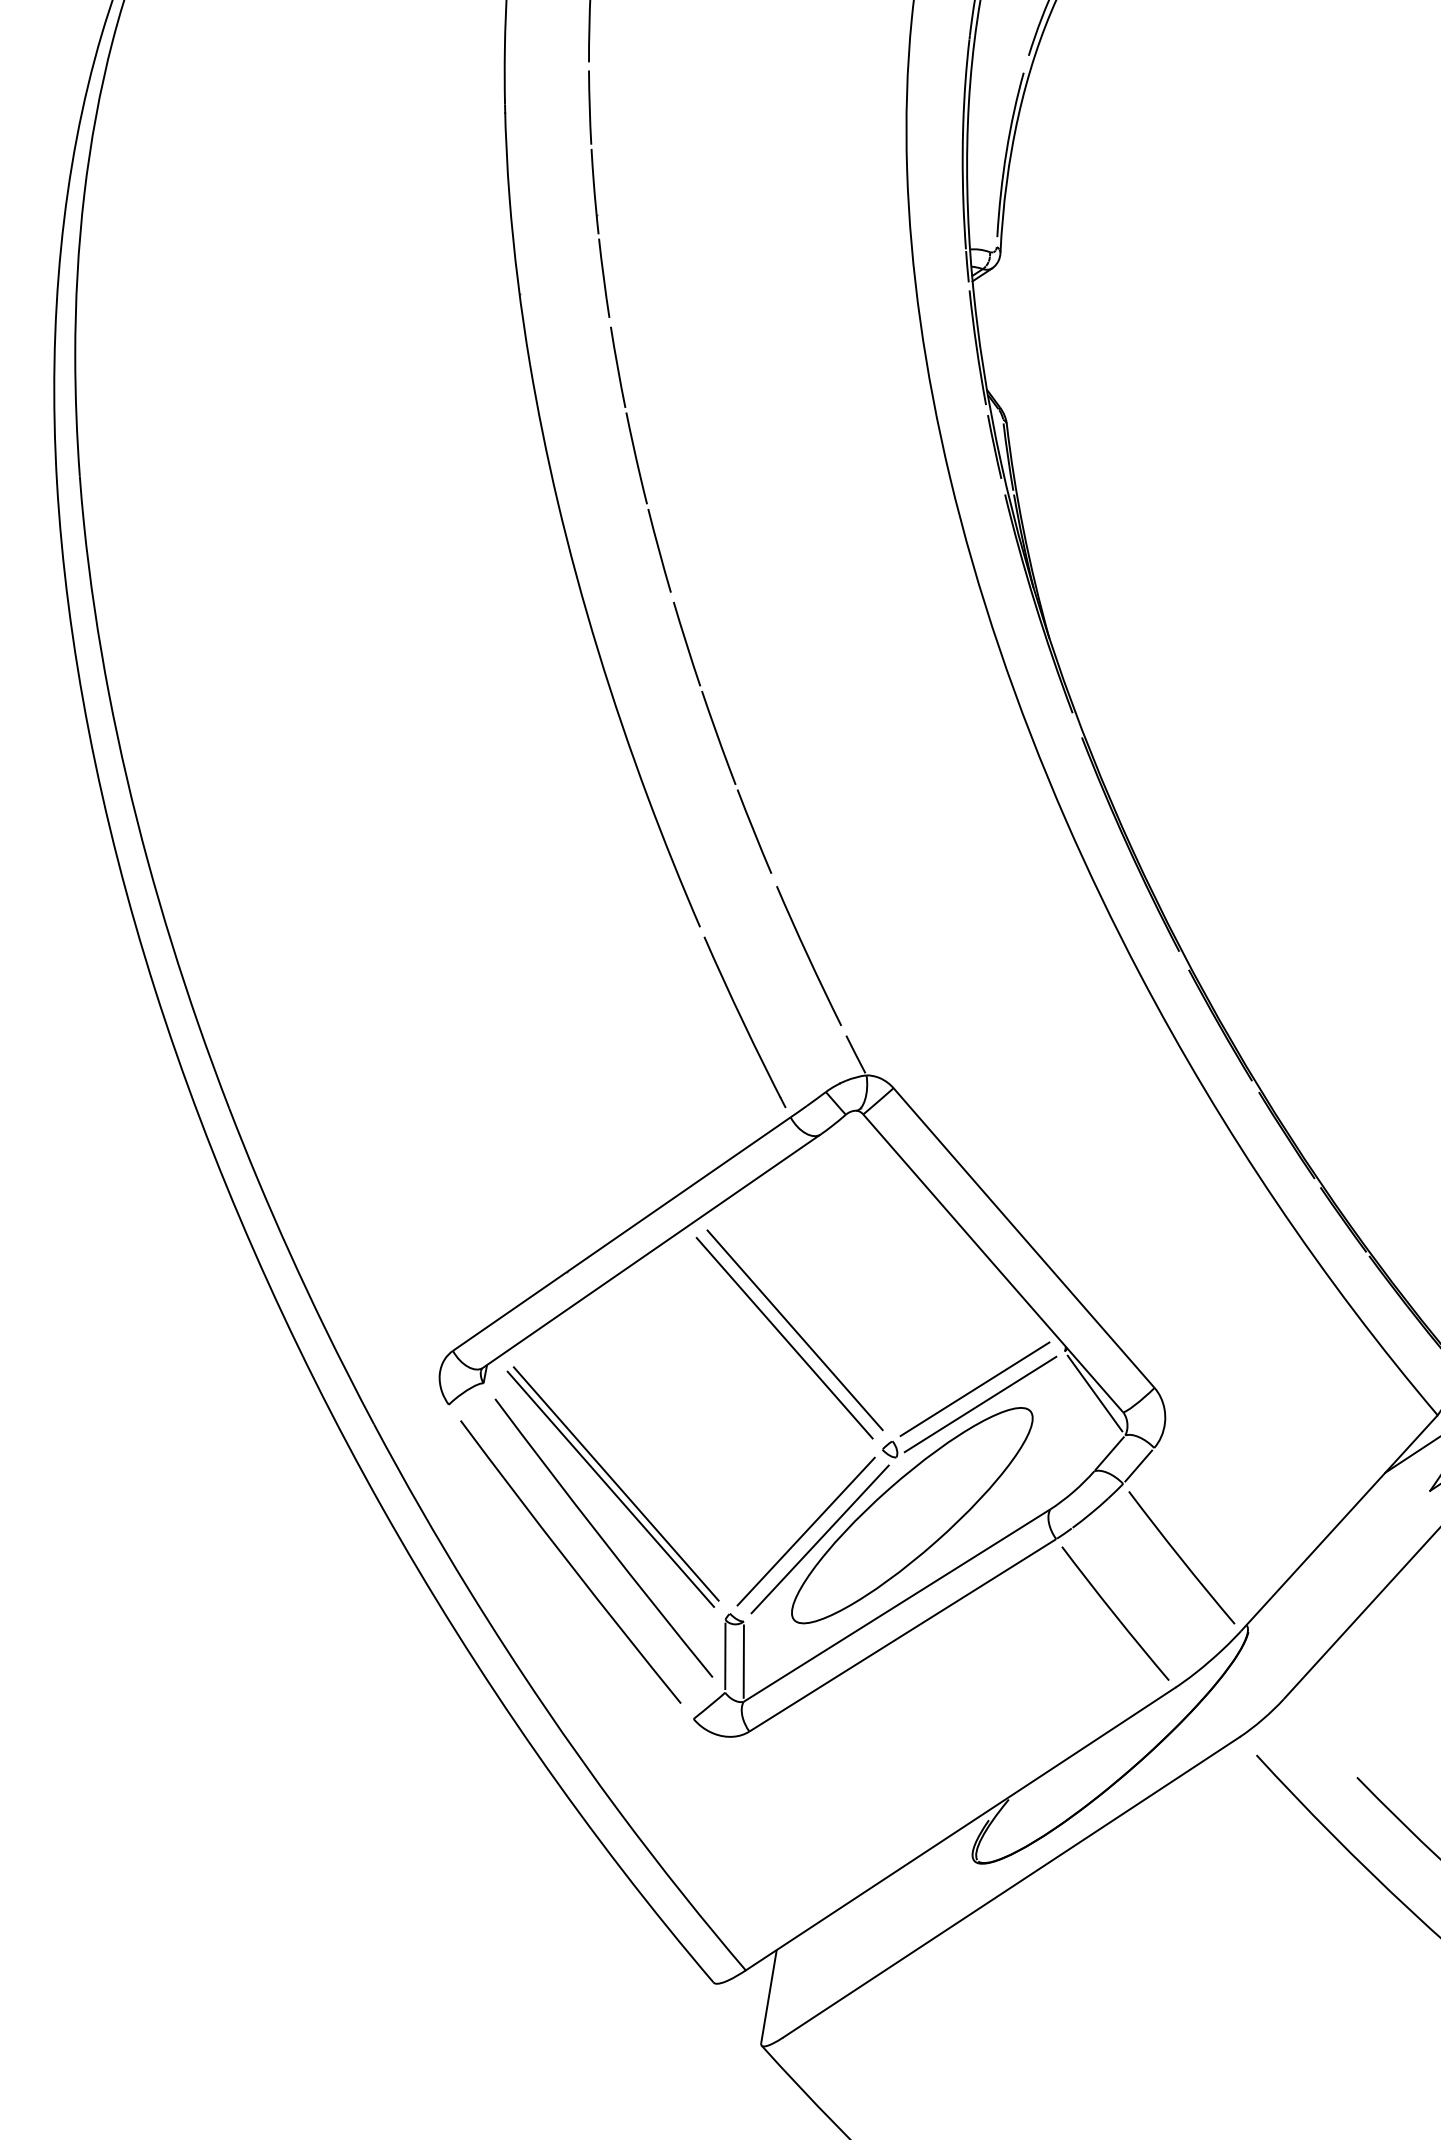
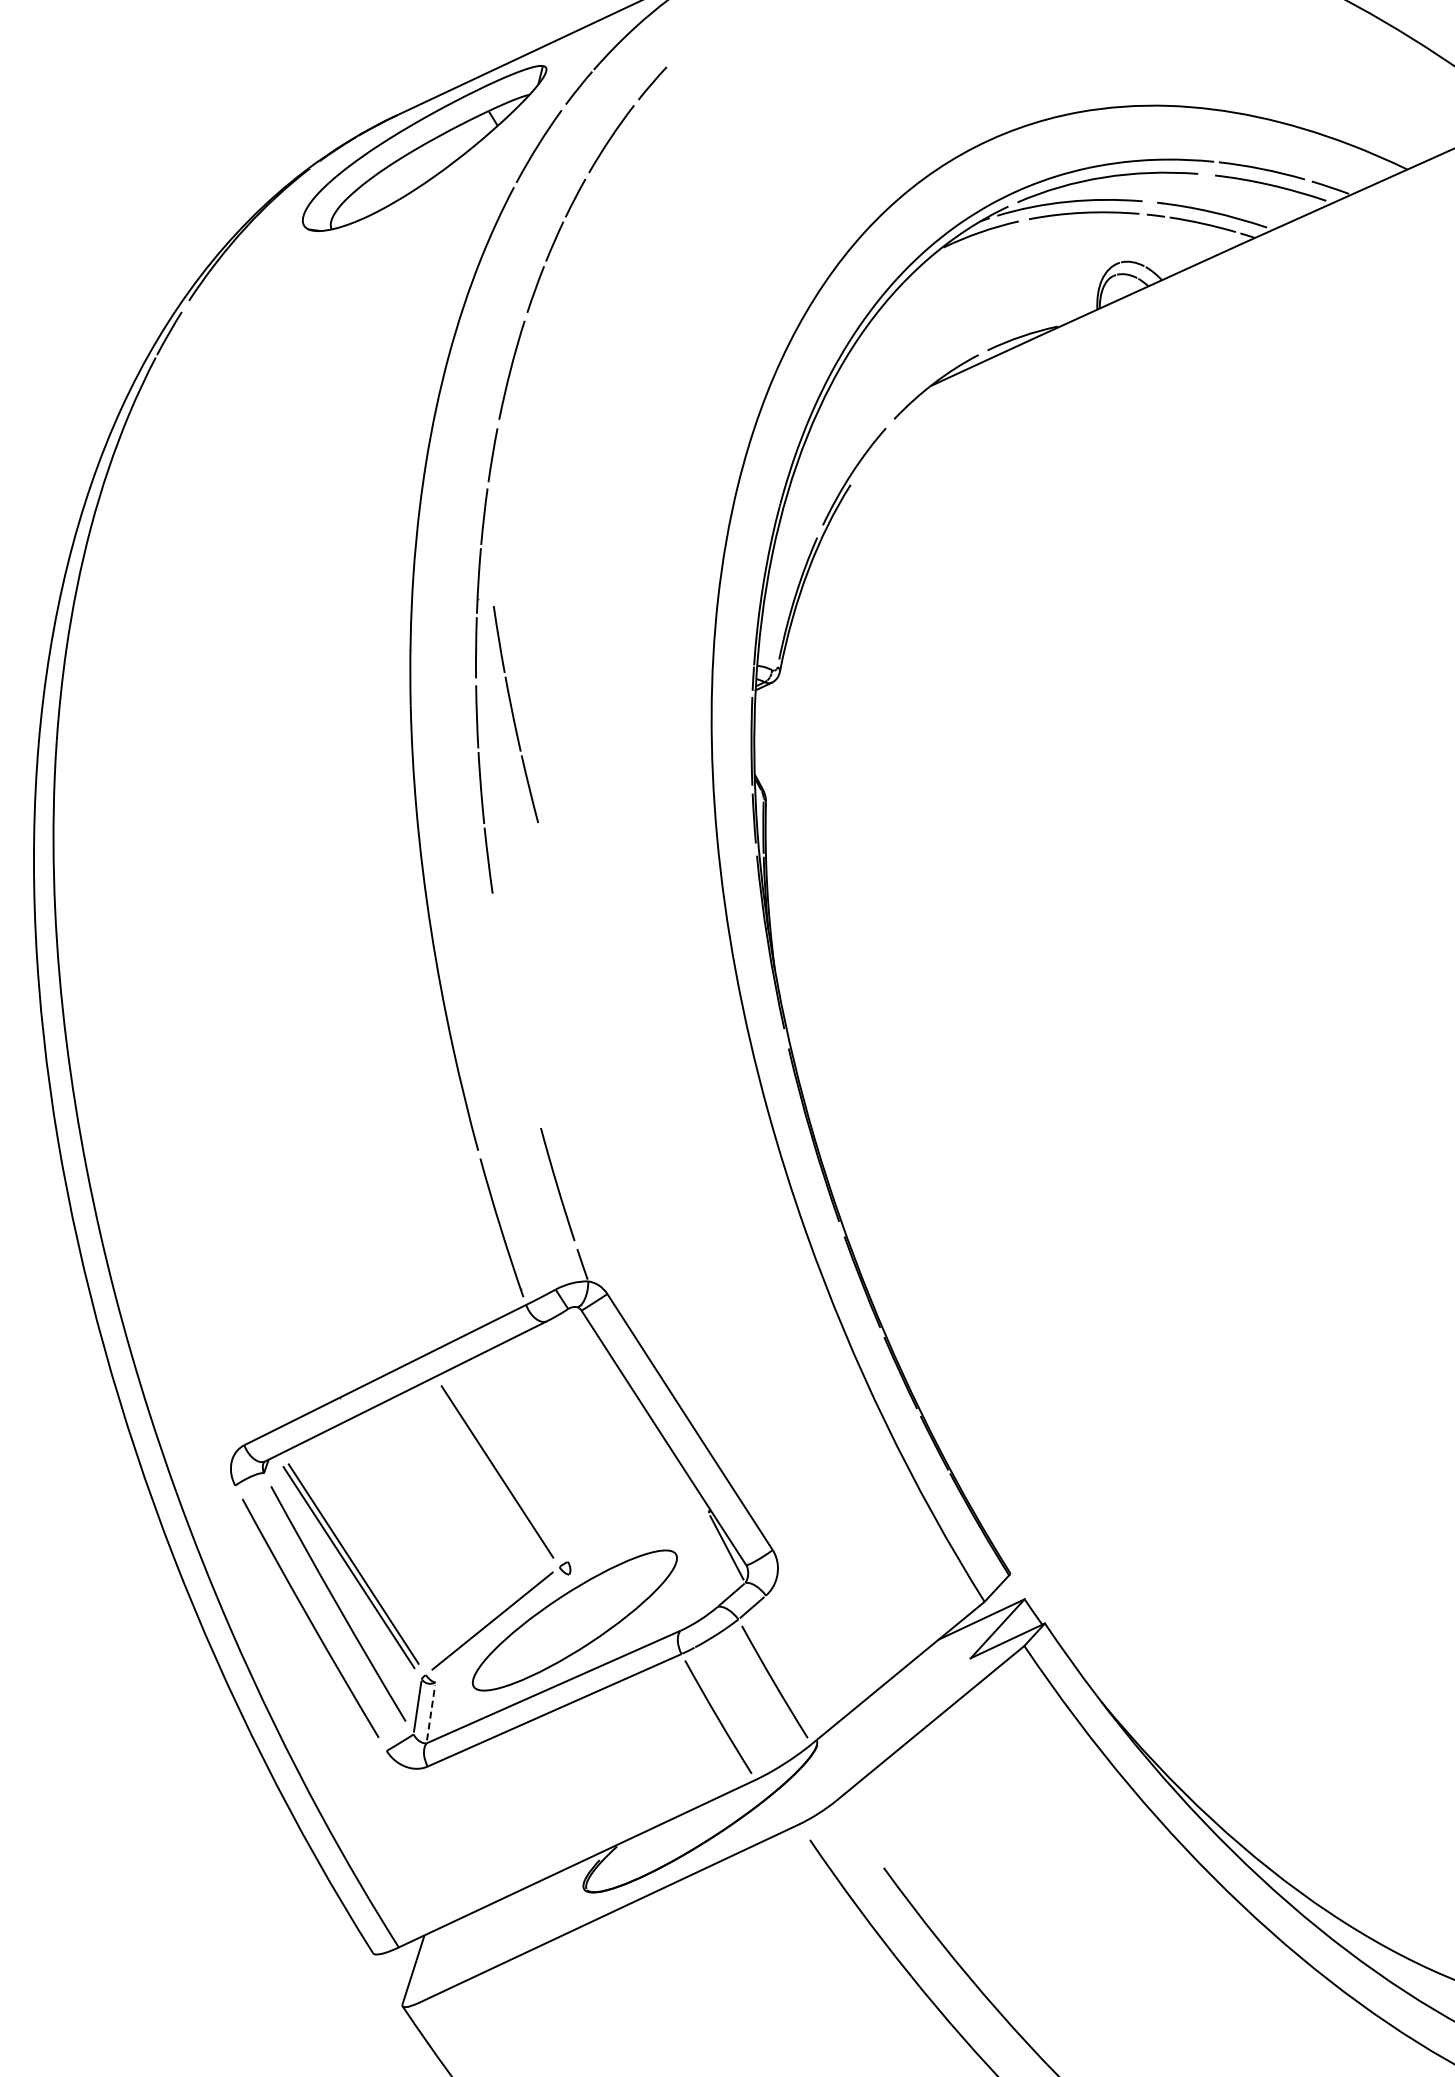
part: (721, 737) -> (515, 714), moved
line: (794, 1329) -> (505, 1466), removed
line: (973, 1389) -> (635, 1531), removed
line: (980, 1404) -> (638, 1543), removed
line: (820, 1539) -> (502, 1628), removed
line: (744, 1661) -> (431, 1712), solid -> dashed

